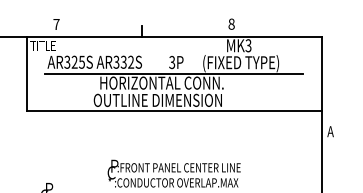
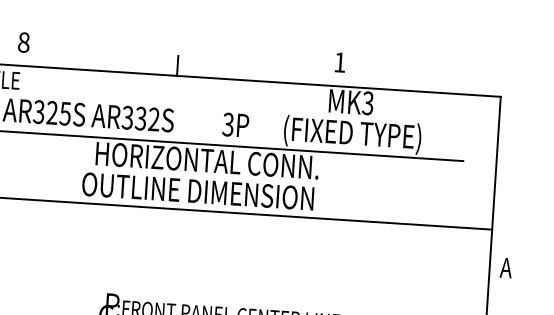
text: (231, 23) -> (339, 61), 8 -> 1
text: (56, 24) -> (23, 42), 7 -> 8

